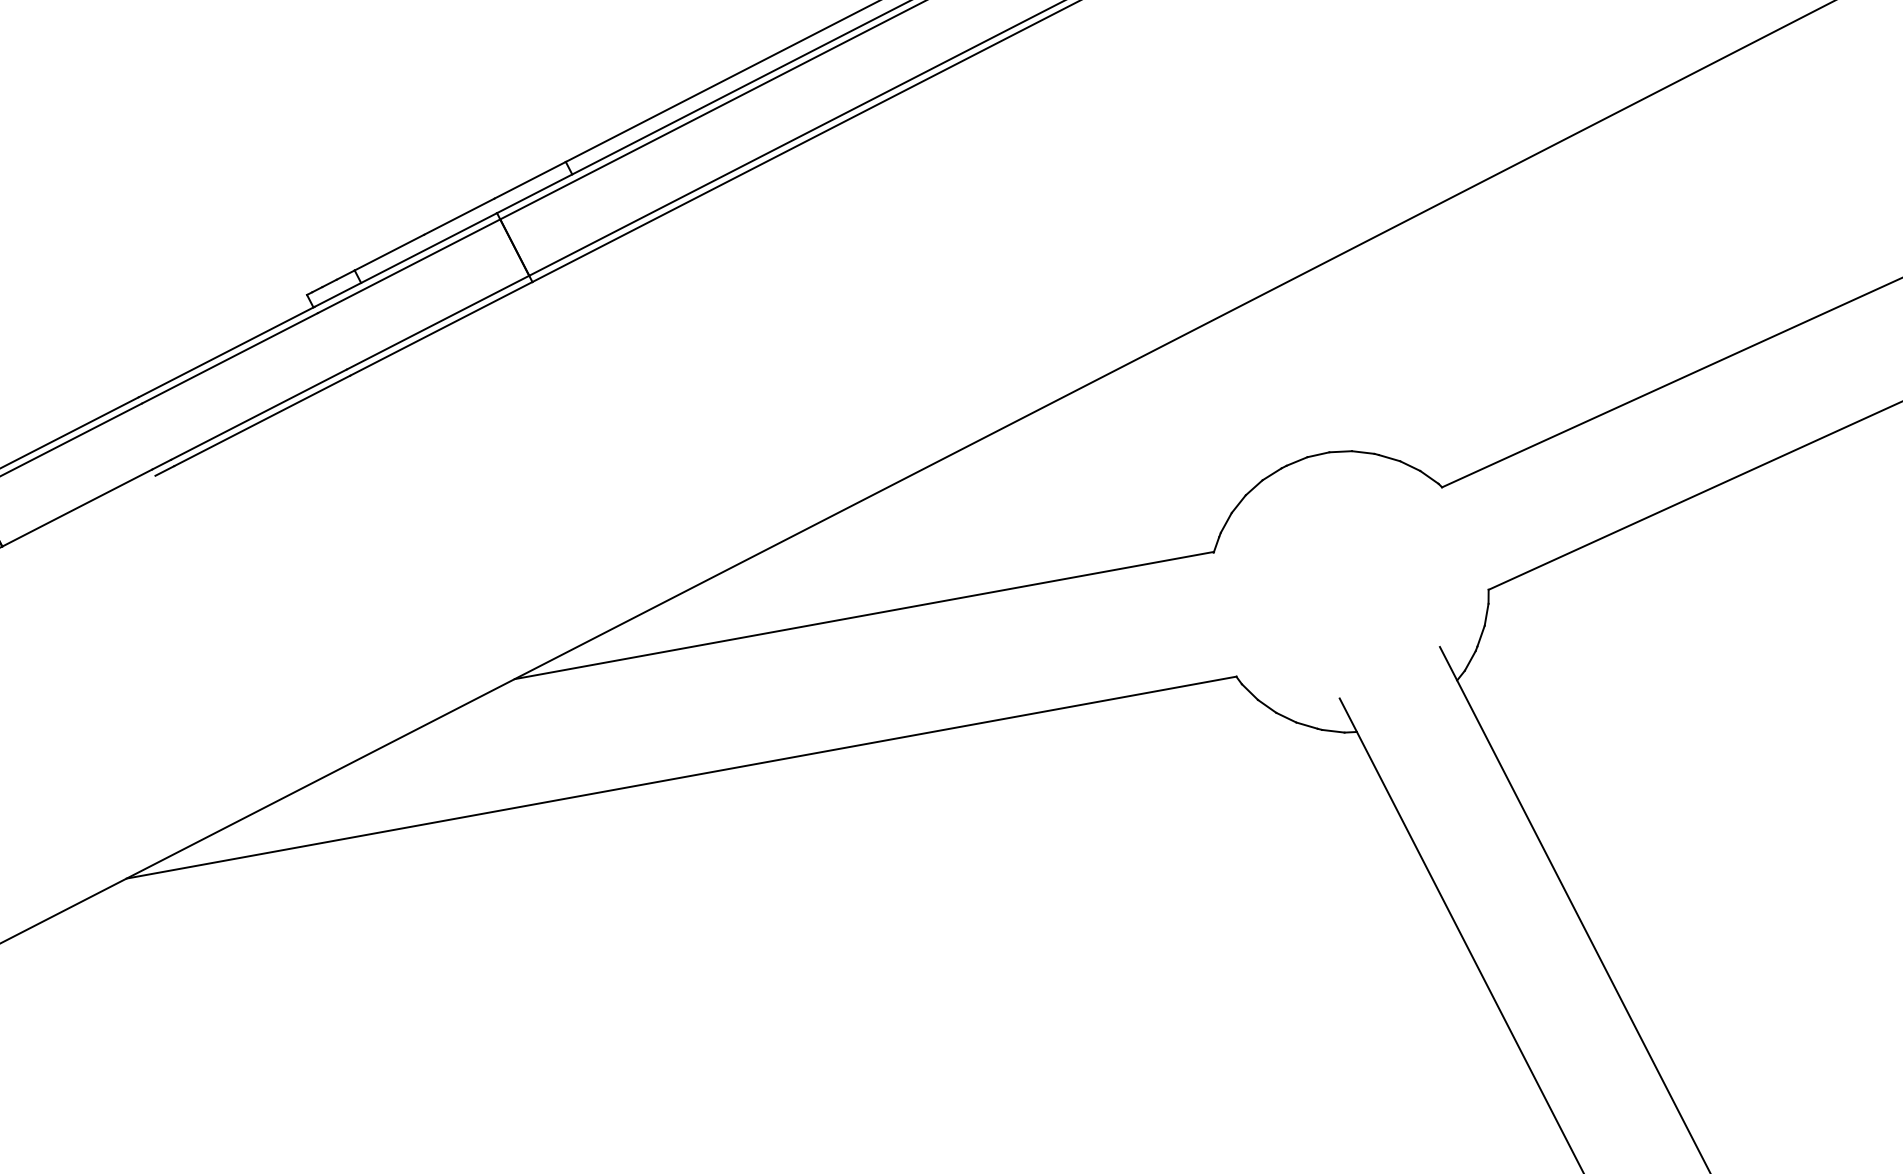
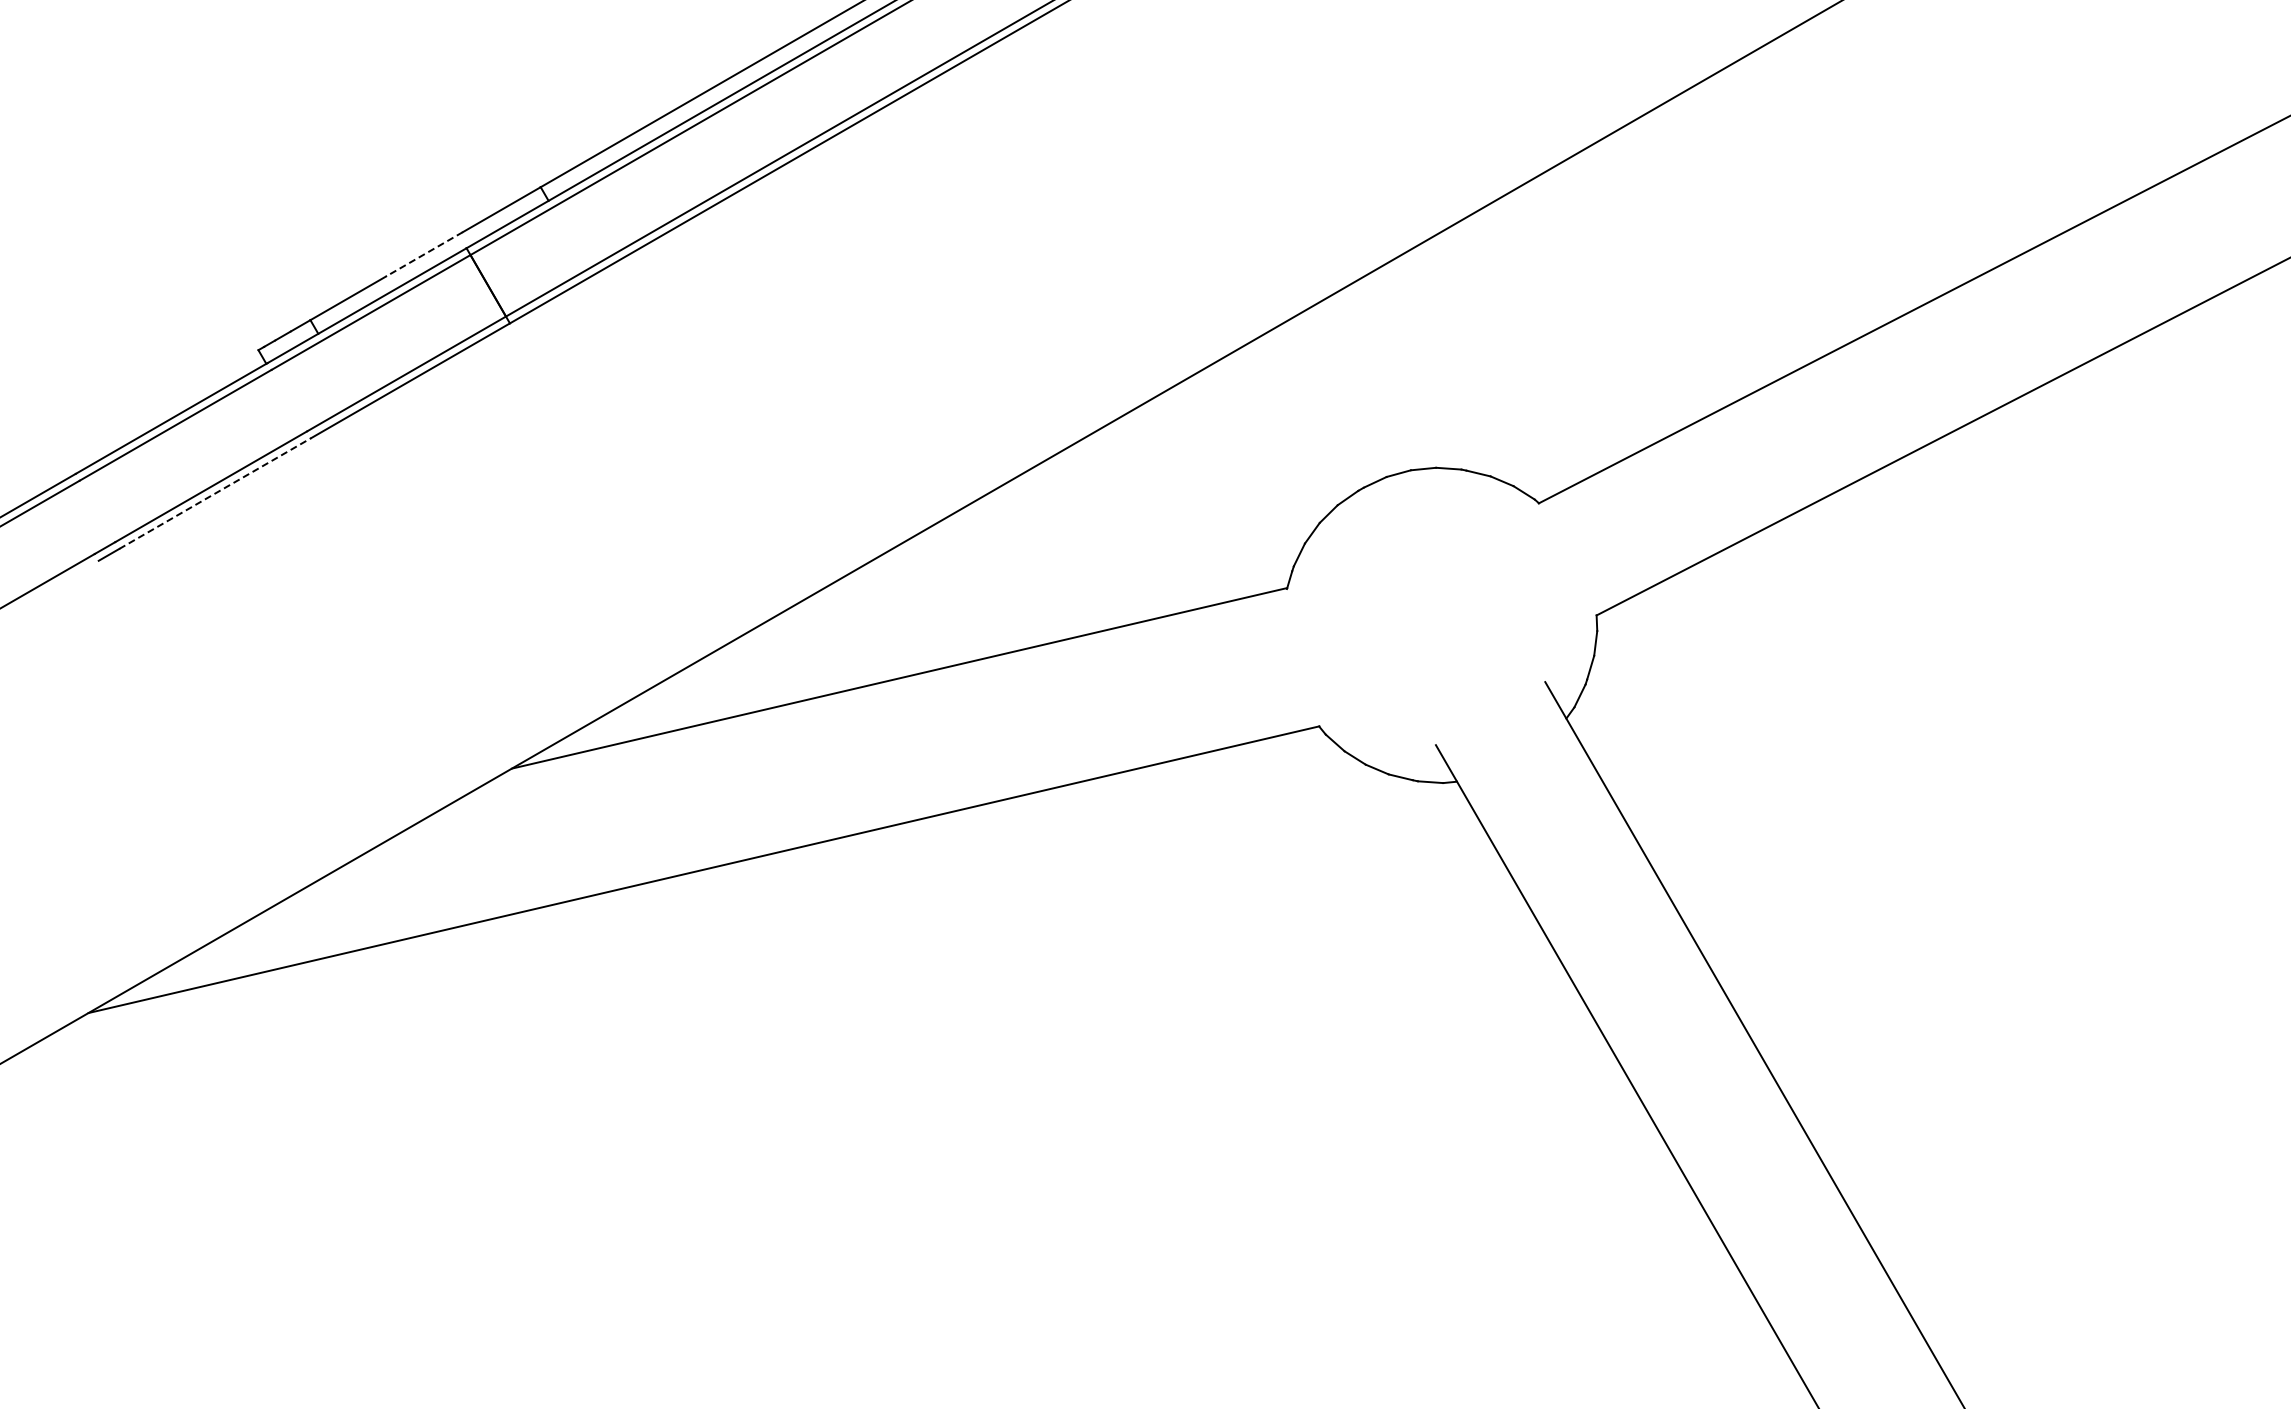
line: (459, 216) -> (424, 254), solid -> dashed
line: (262, 420) -> (215, 493), solid -> dashed

